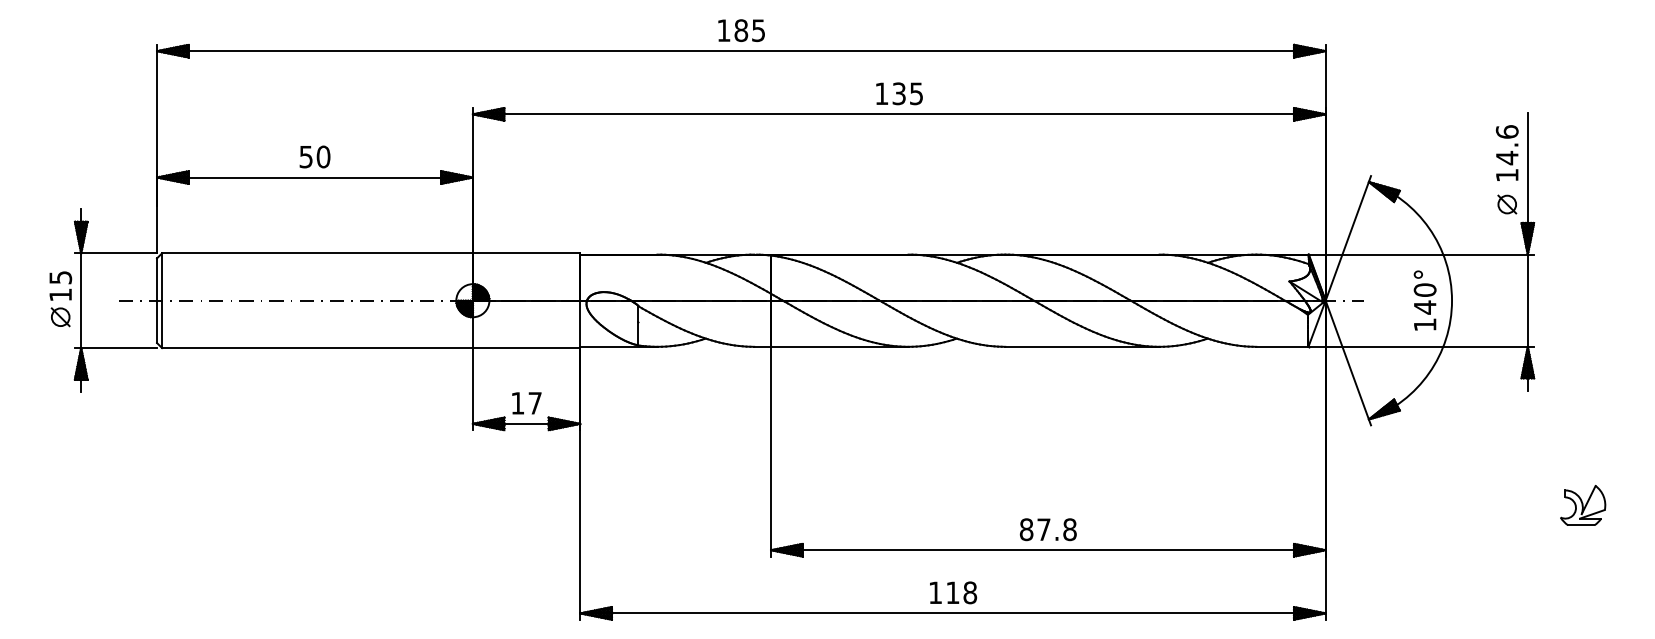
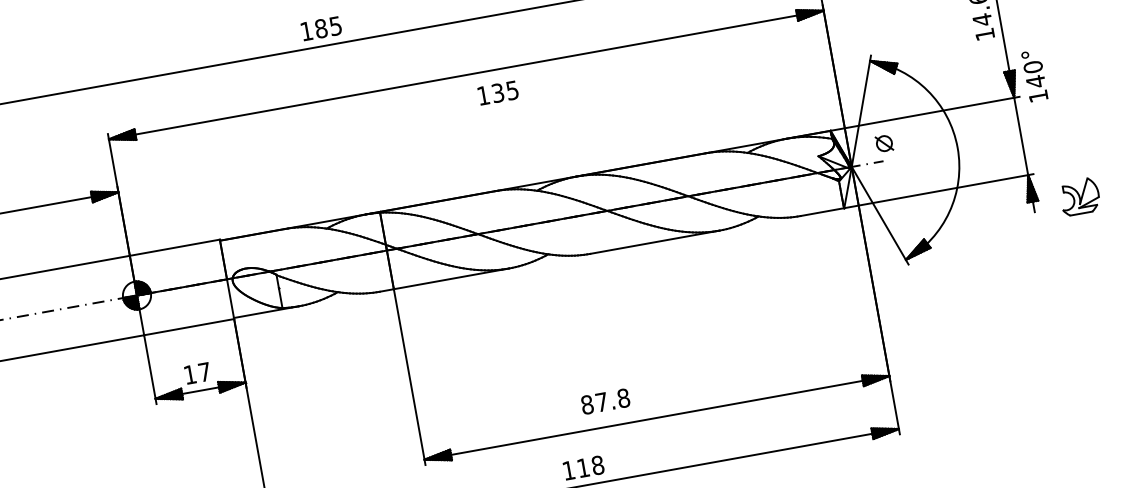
text: (899, 93) -> (498, 92), moved
part: (1507, 204) -> (884, 143), moved
text: (1424, 300) -> (1034, 75), moved
part: (1583, 505) -> (1080, 196), moved
text: (1047, 529) -> (604, 401), moved

